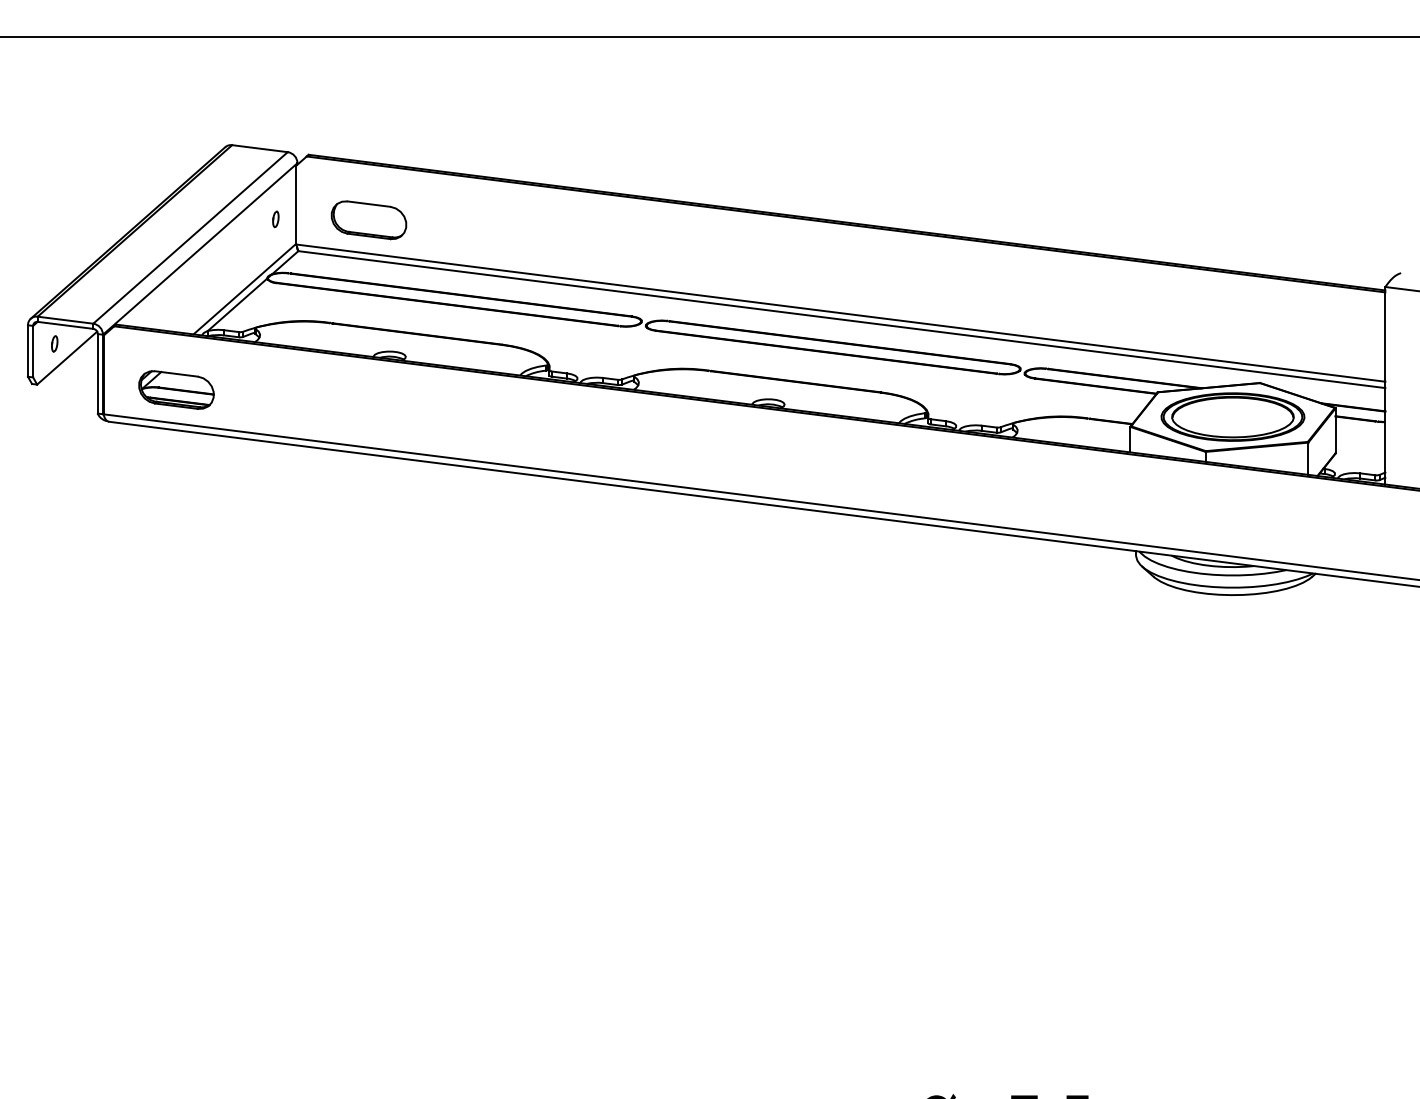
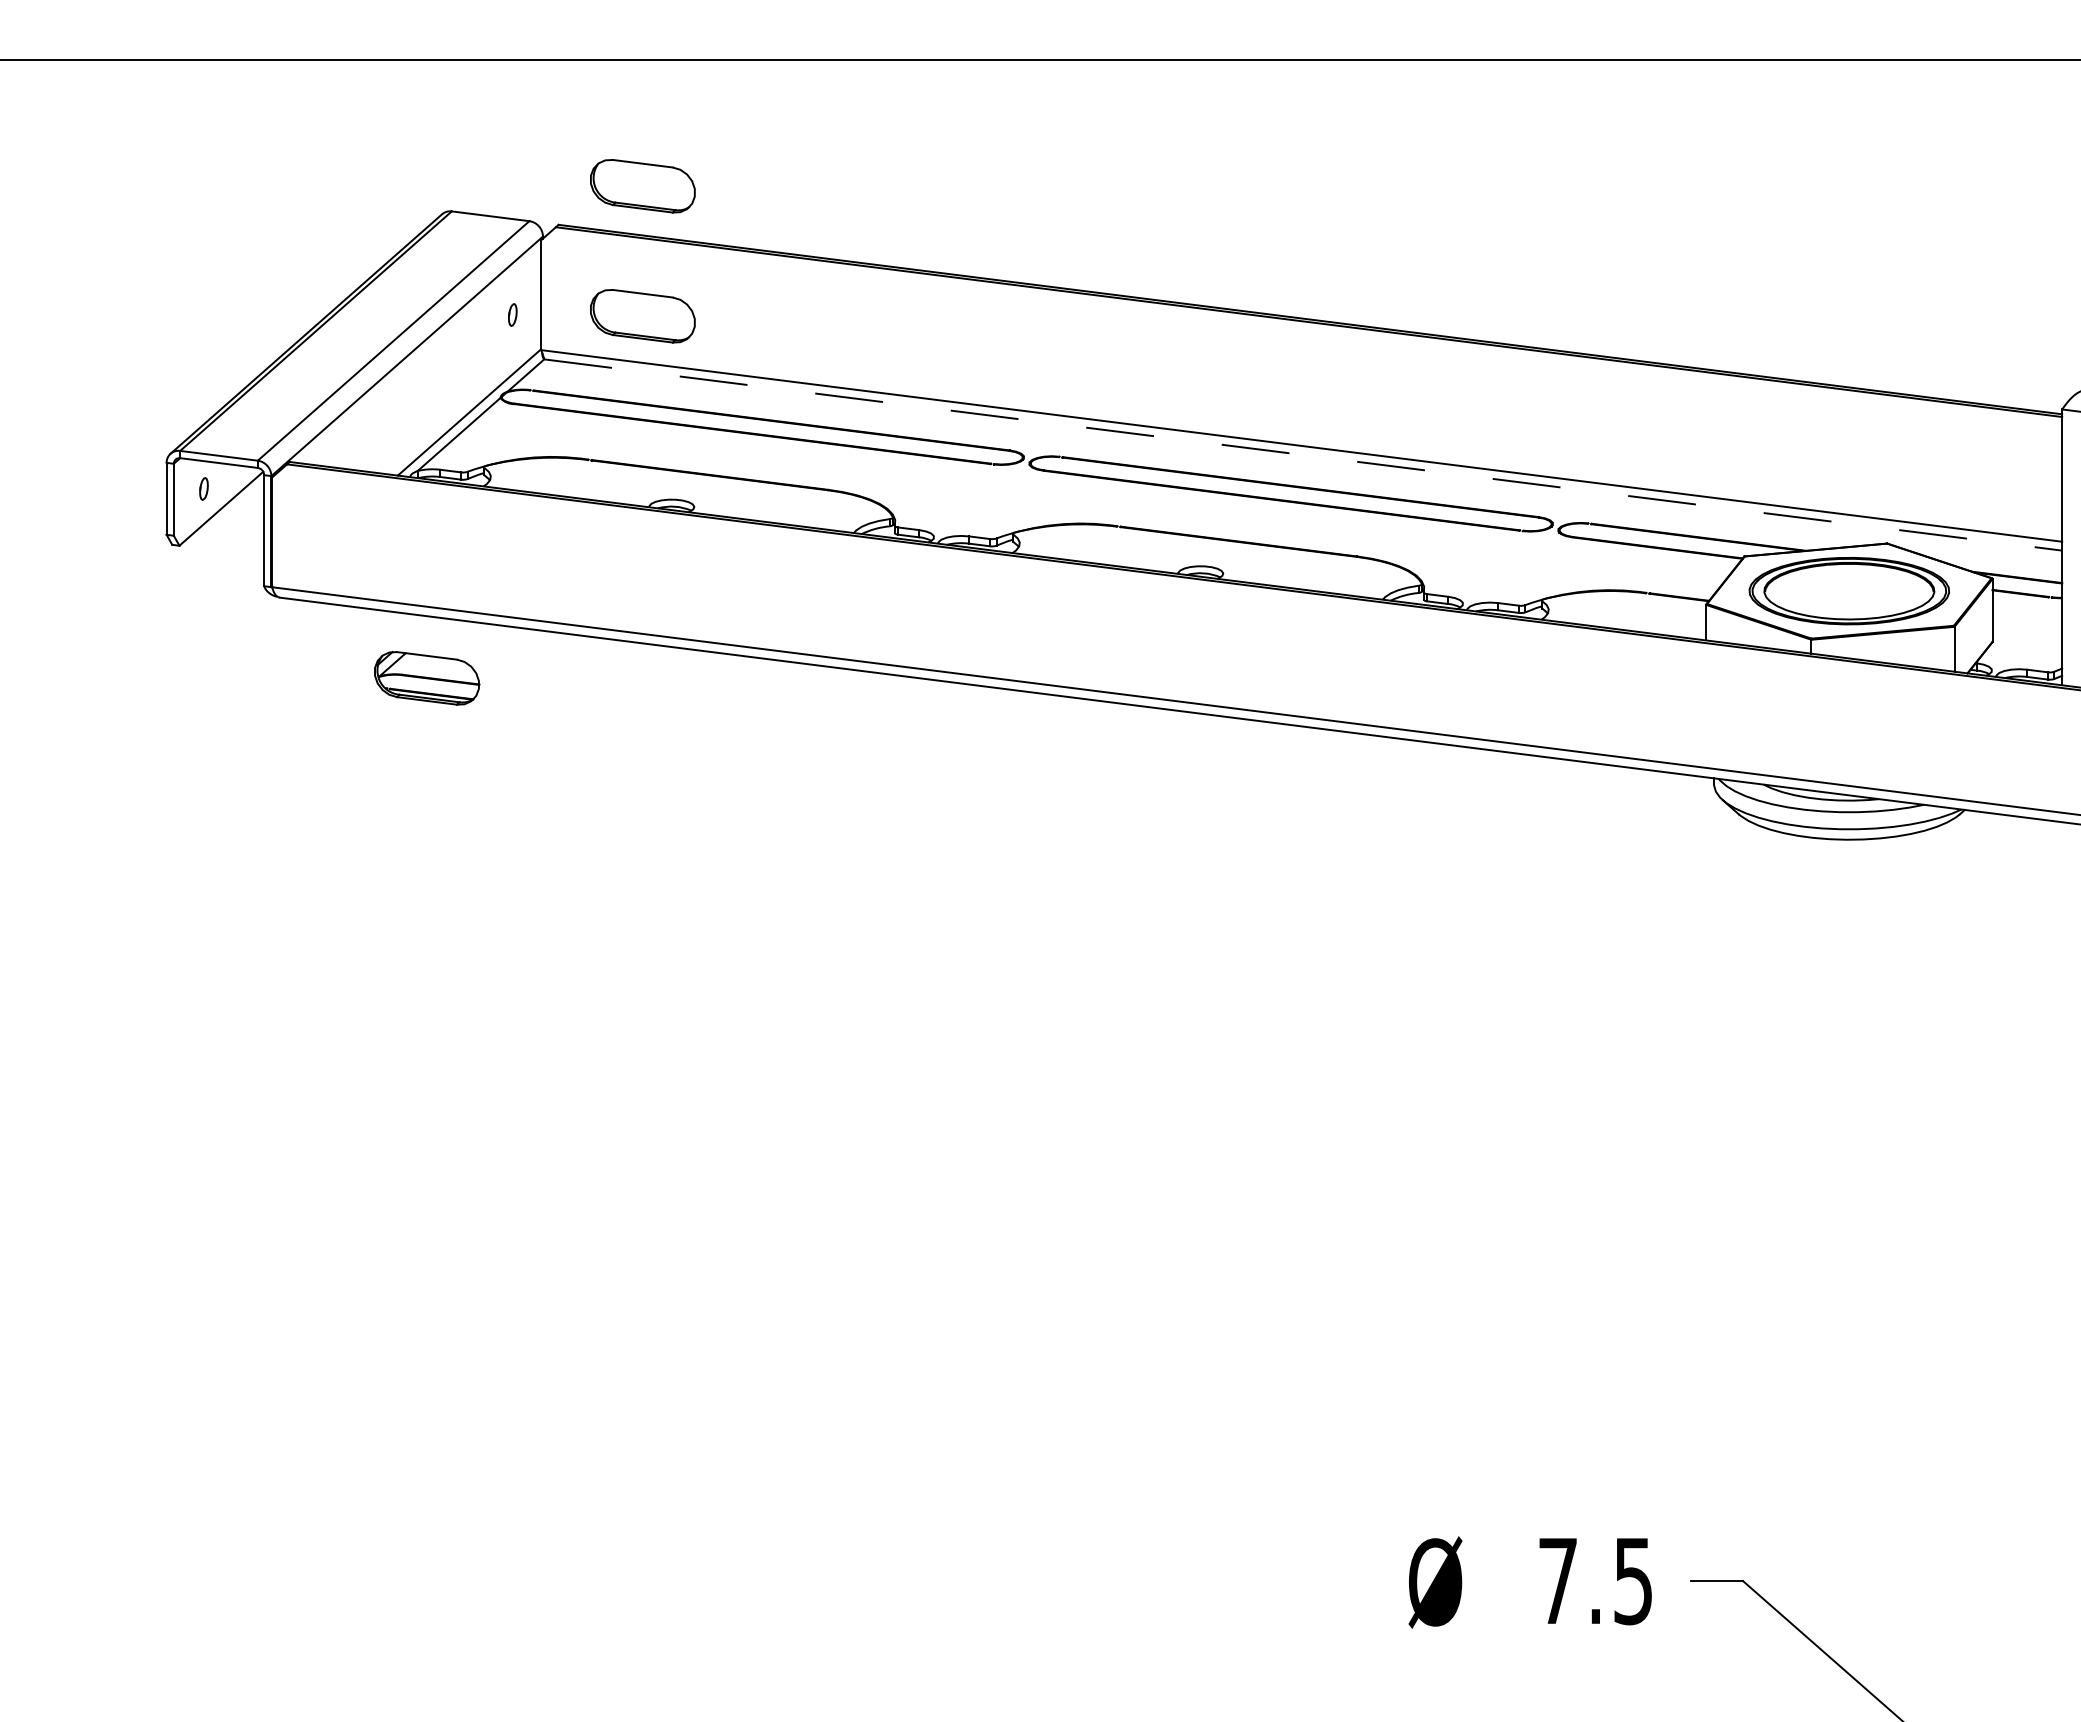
part: (368, 127) -> (642, 186), added
line: (842, 319) -> (1303, 455), solid -> dashed
part: (176, 389) -> (427, 677), moved

